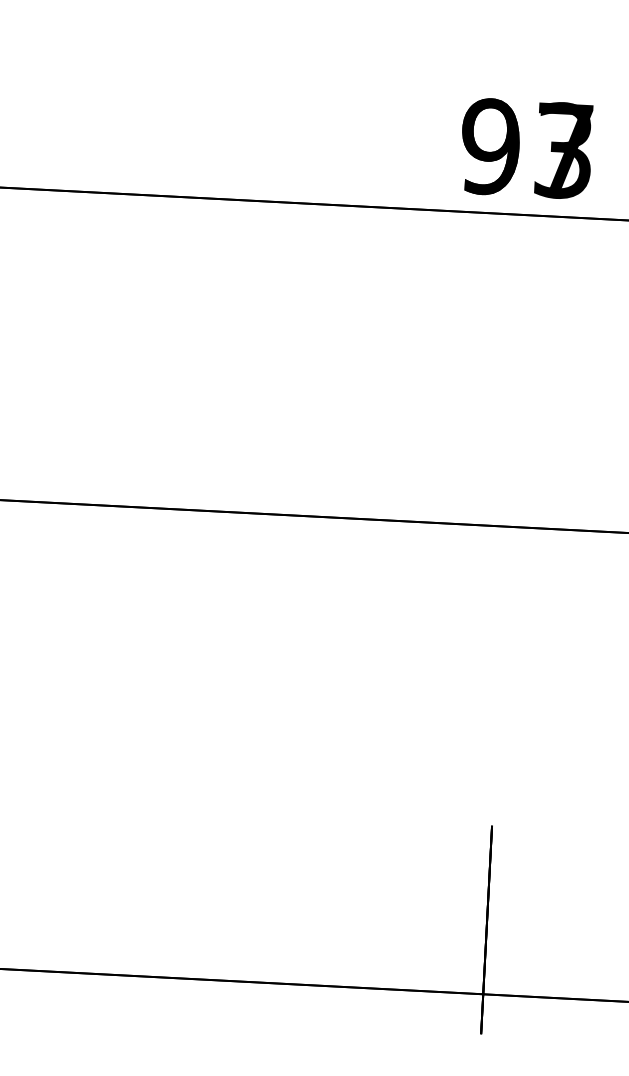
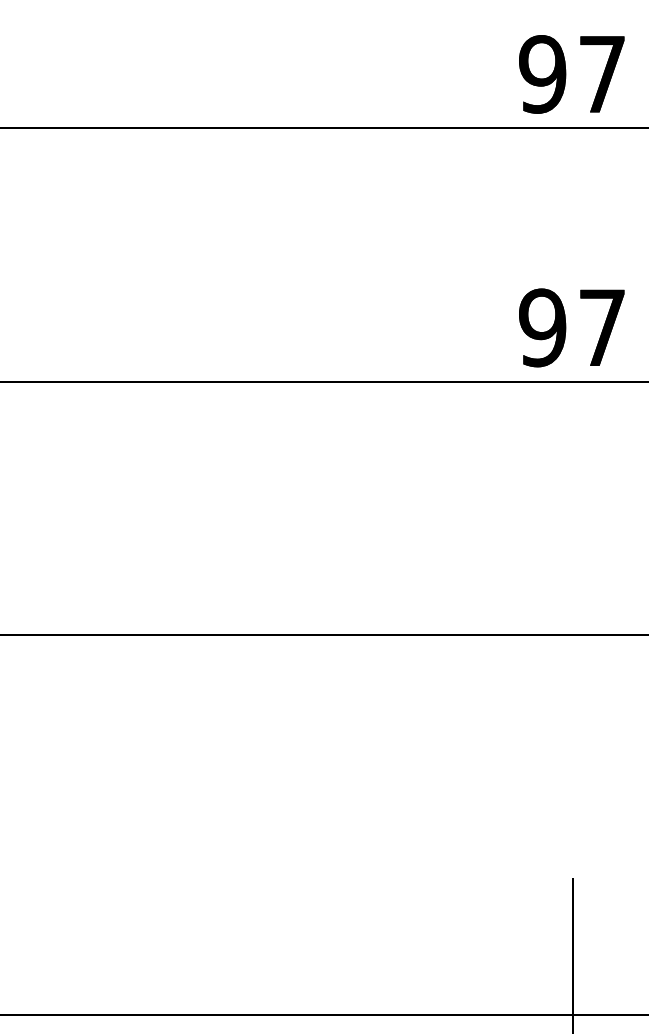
text: (562, 150) -> (601, 327), 93 -> 97

